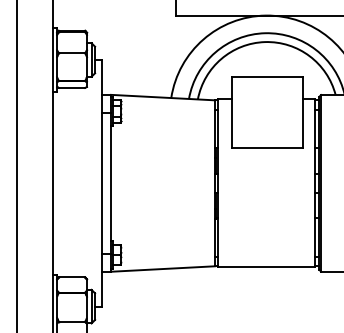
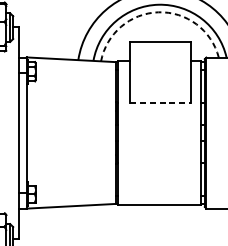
arc: (265, 42) -> (158, 12), solid -> dashed
line: (267, 148) -> (160, 103), solid -> dashed

